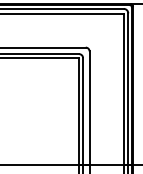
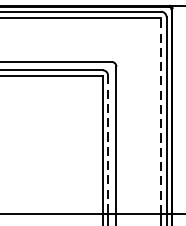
line: (123, 89) -> (160, 116), solid -> dashed
line: (83, 111) -> (108, 144), solid -> dashed

